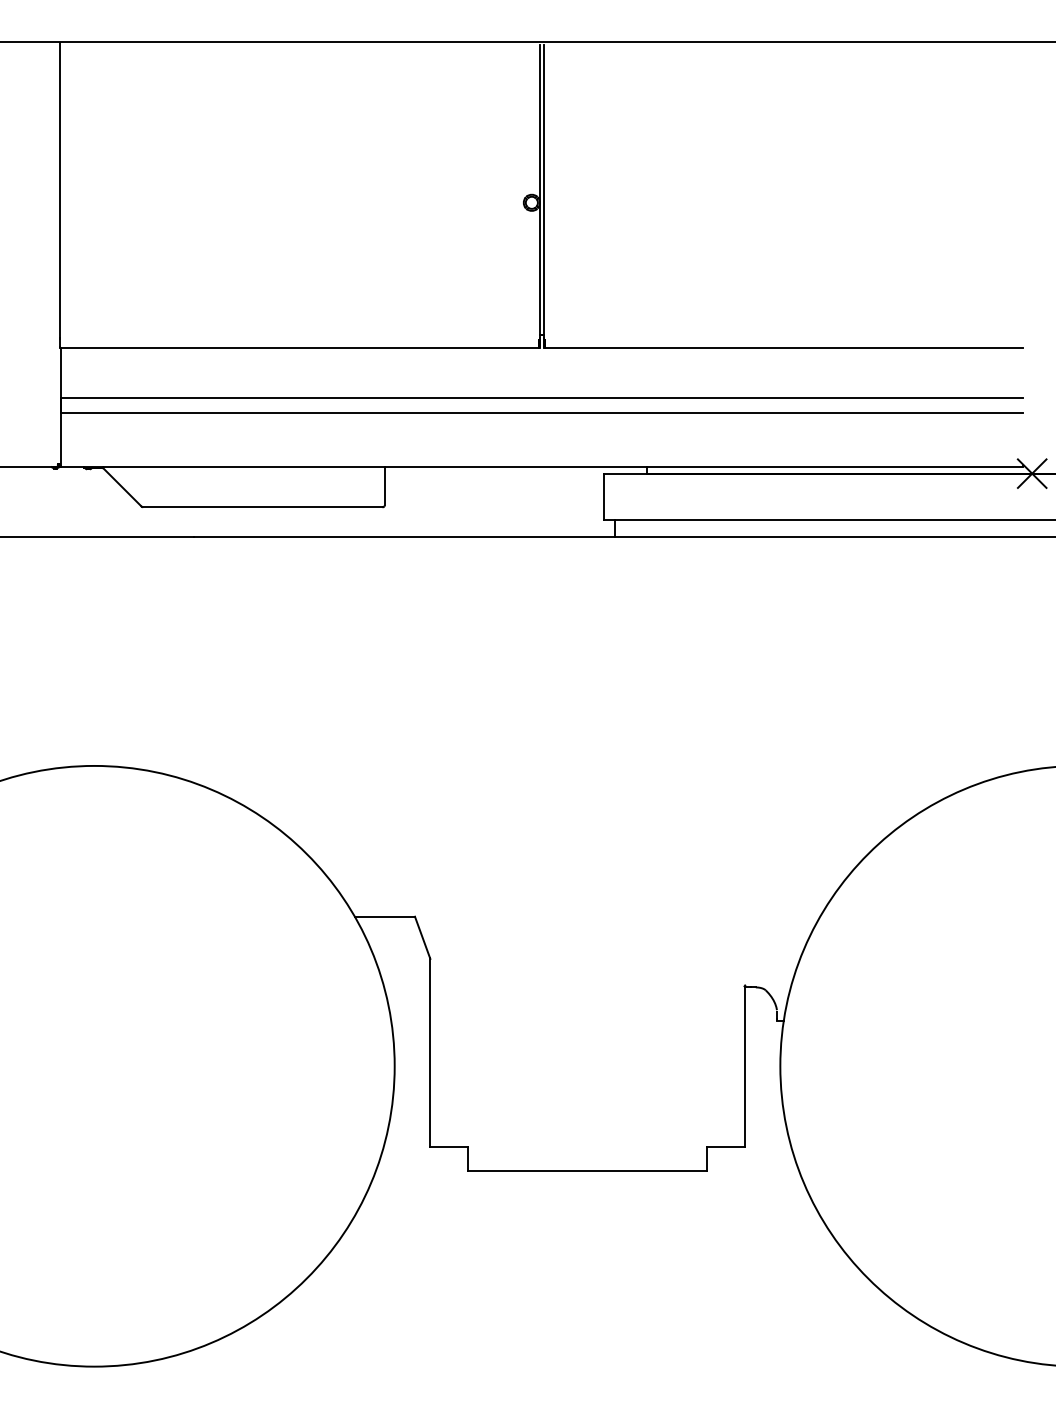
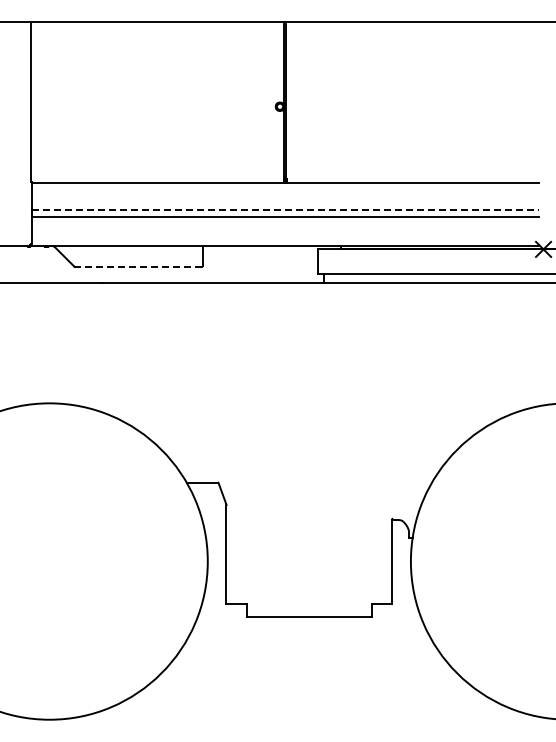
line: (544, 397) -> (286, 209), solid -> dashed
line: (261, 507) -> (137, 267), solid -> dashed

